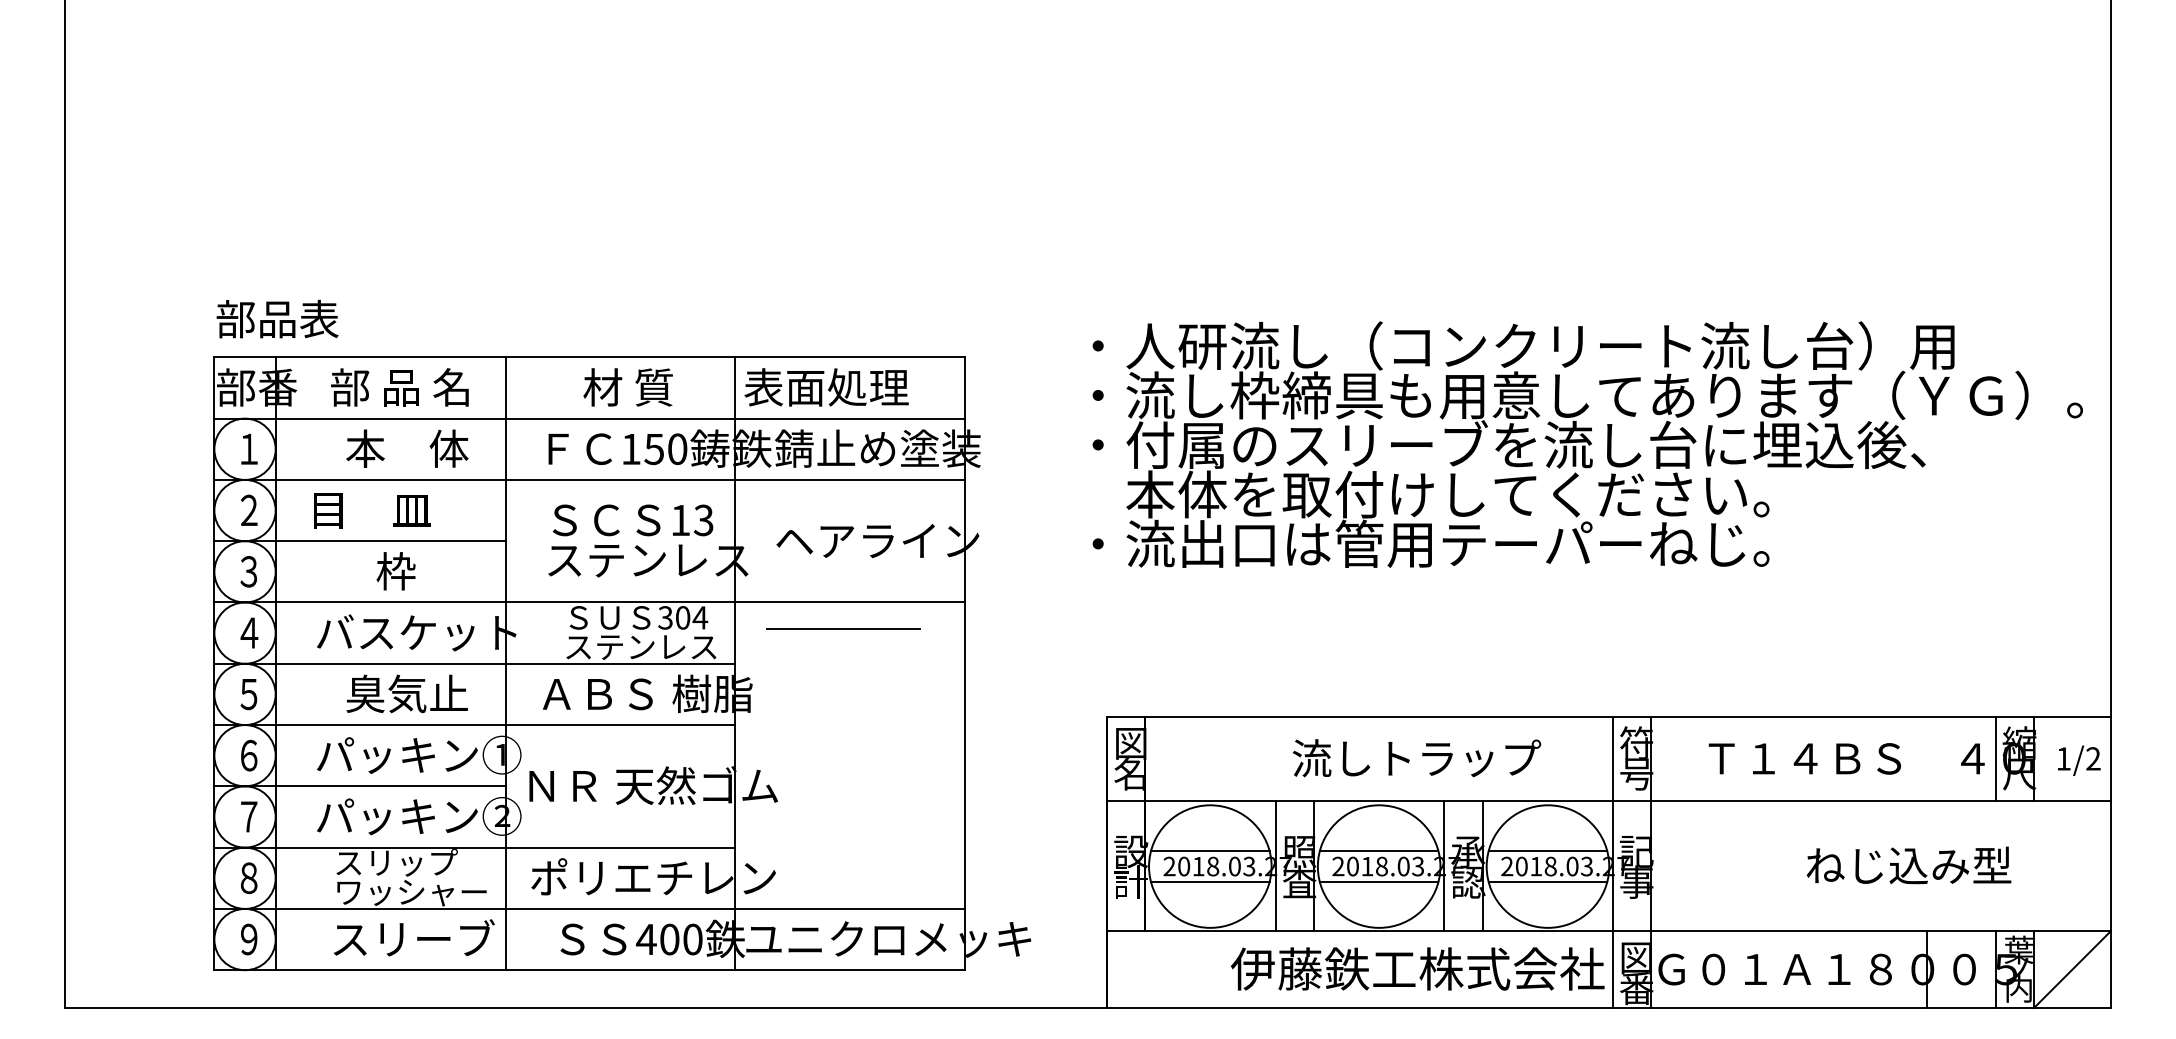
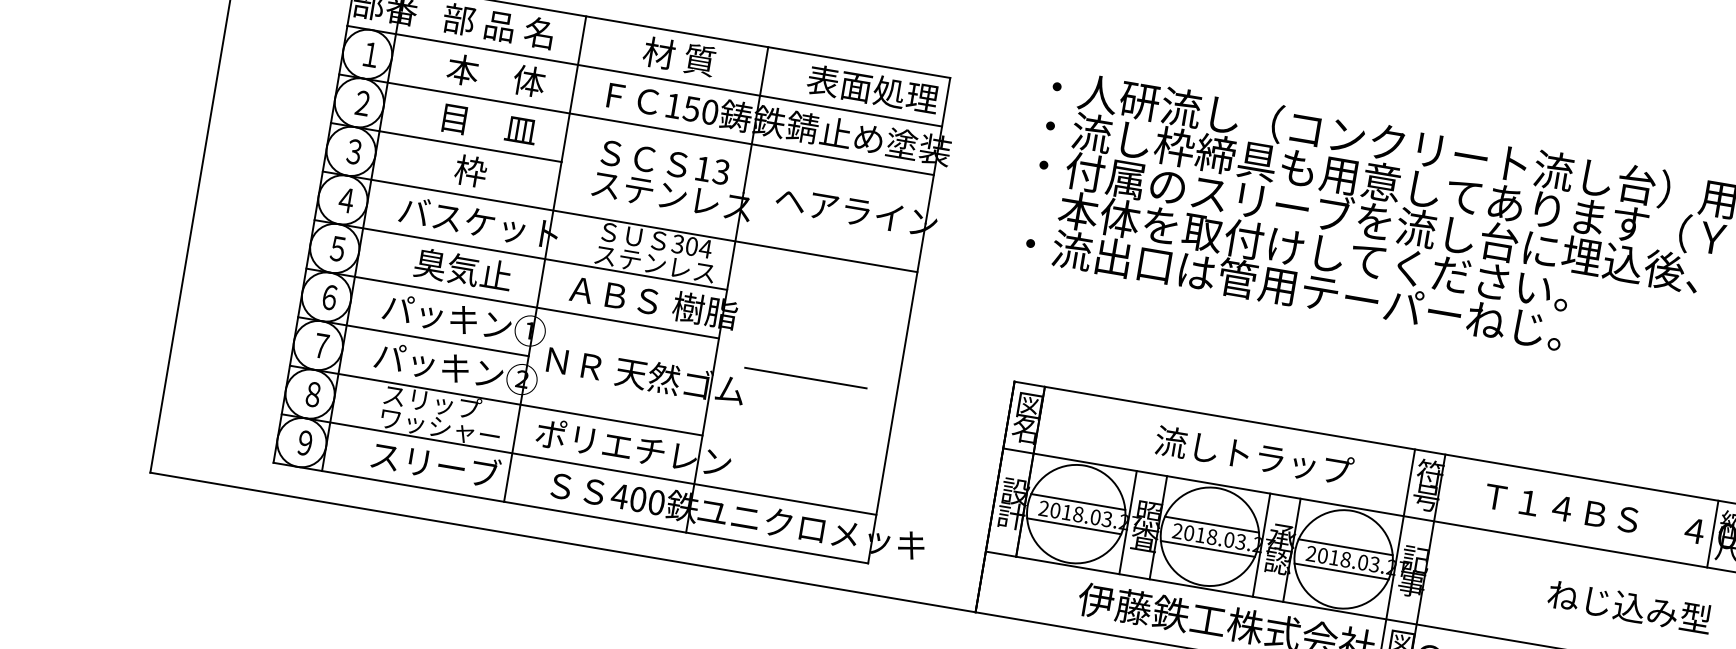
text: (826, 387) -> (872, 89), moved
text: (372, 510) -> (489, 124), moved
line: (843, 628) -> (806, 377), moved

